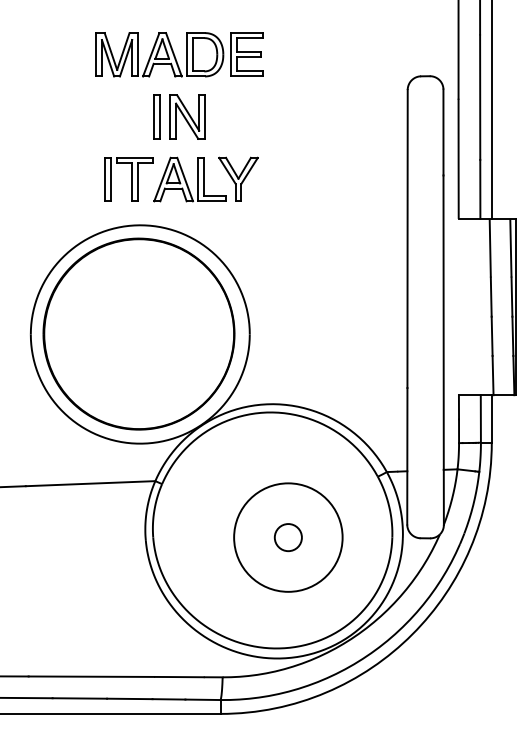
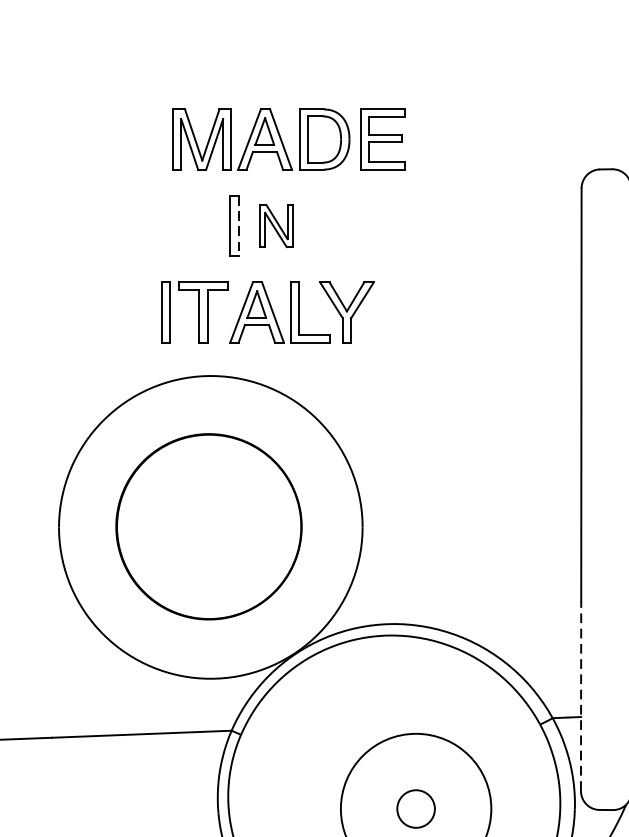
part: (179, 54) -> (288, 139), moved
part: (187, 116) -> (276, 225), size x0.7
line: (160, 117) -> (238, 226), solid -> dashed
part: (138, 333) -> (208, 526), size x0.7
line: (407, 455) -> (581, 695), solid -> dashed

